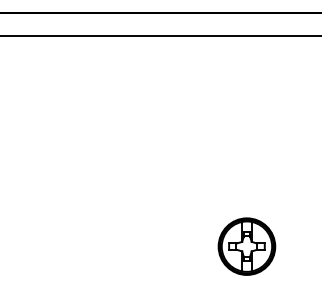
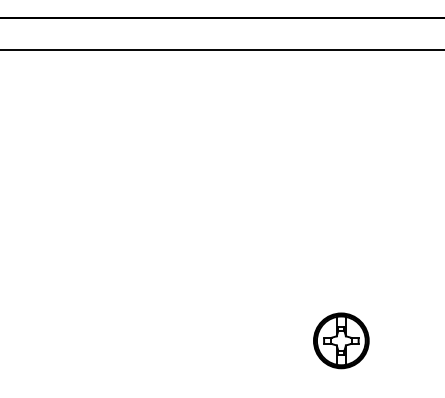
part: (246, 246) -> (340, 340), size x0.7

